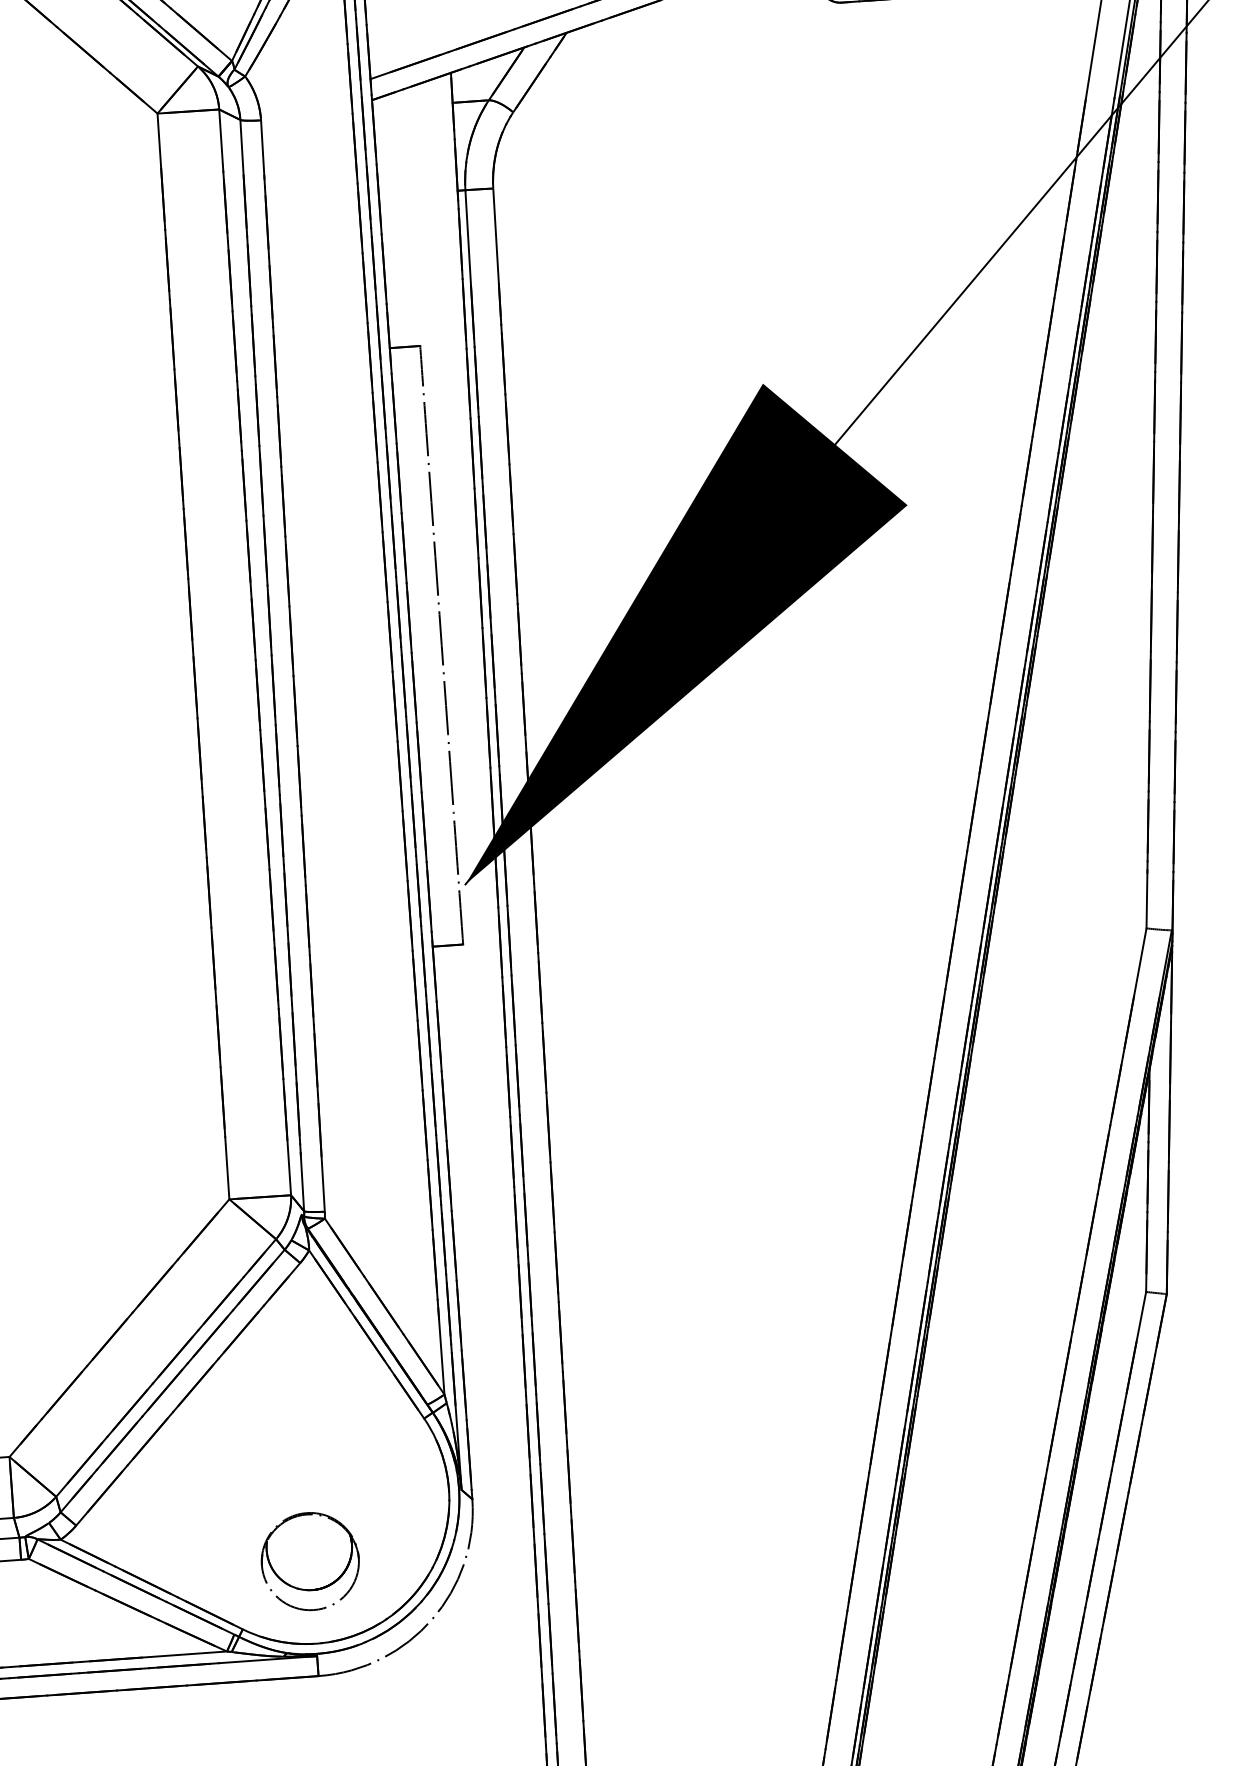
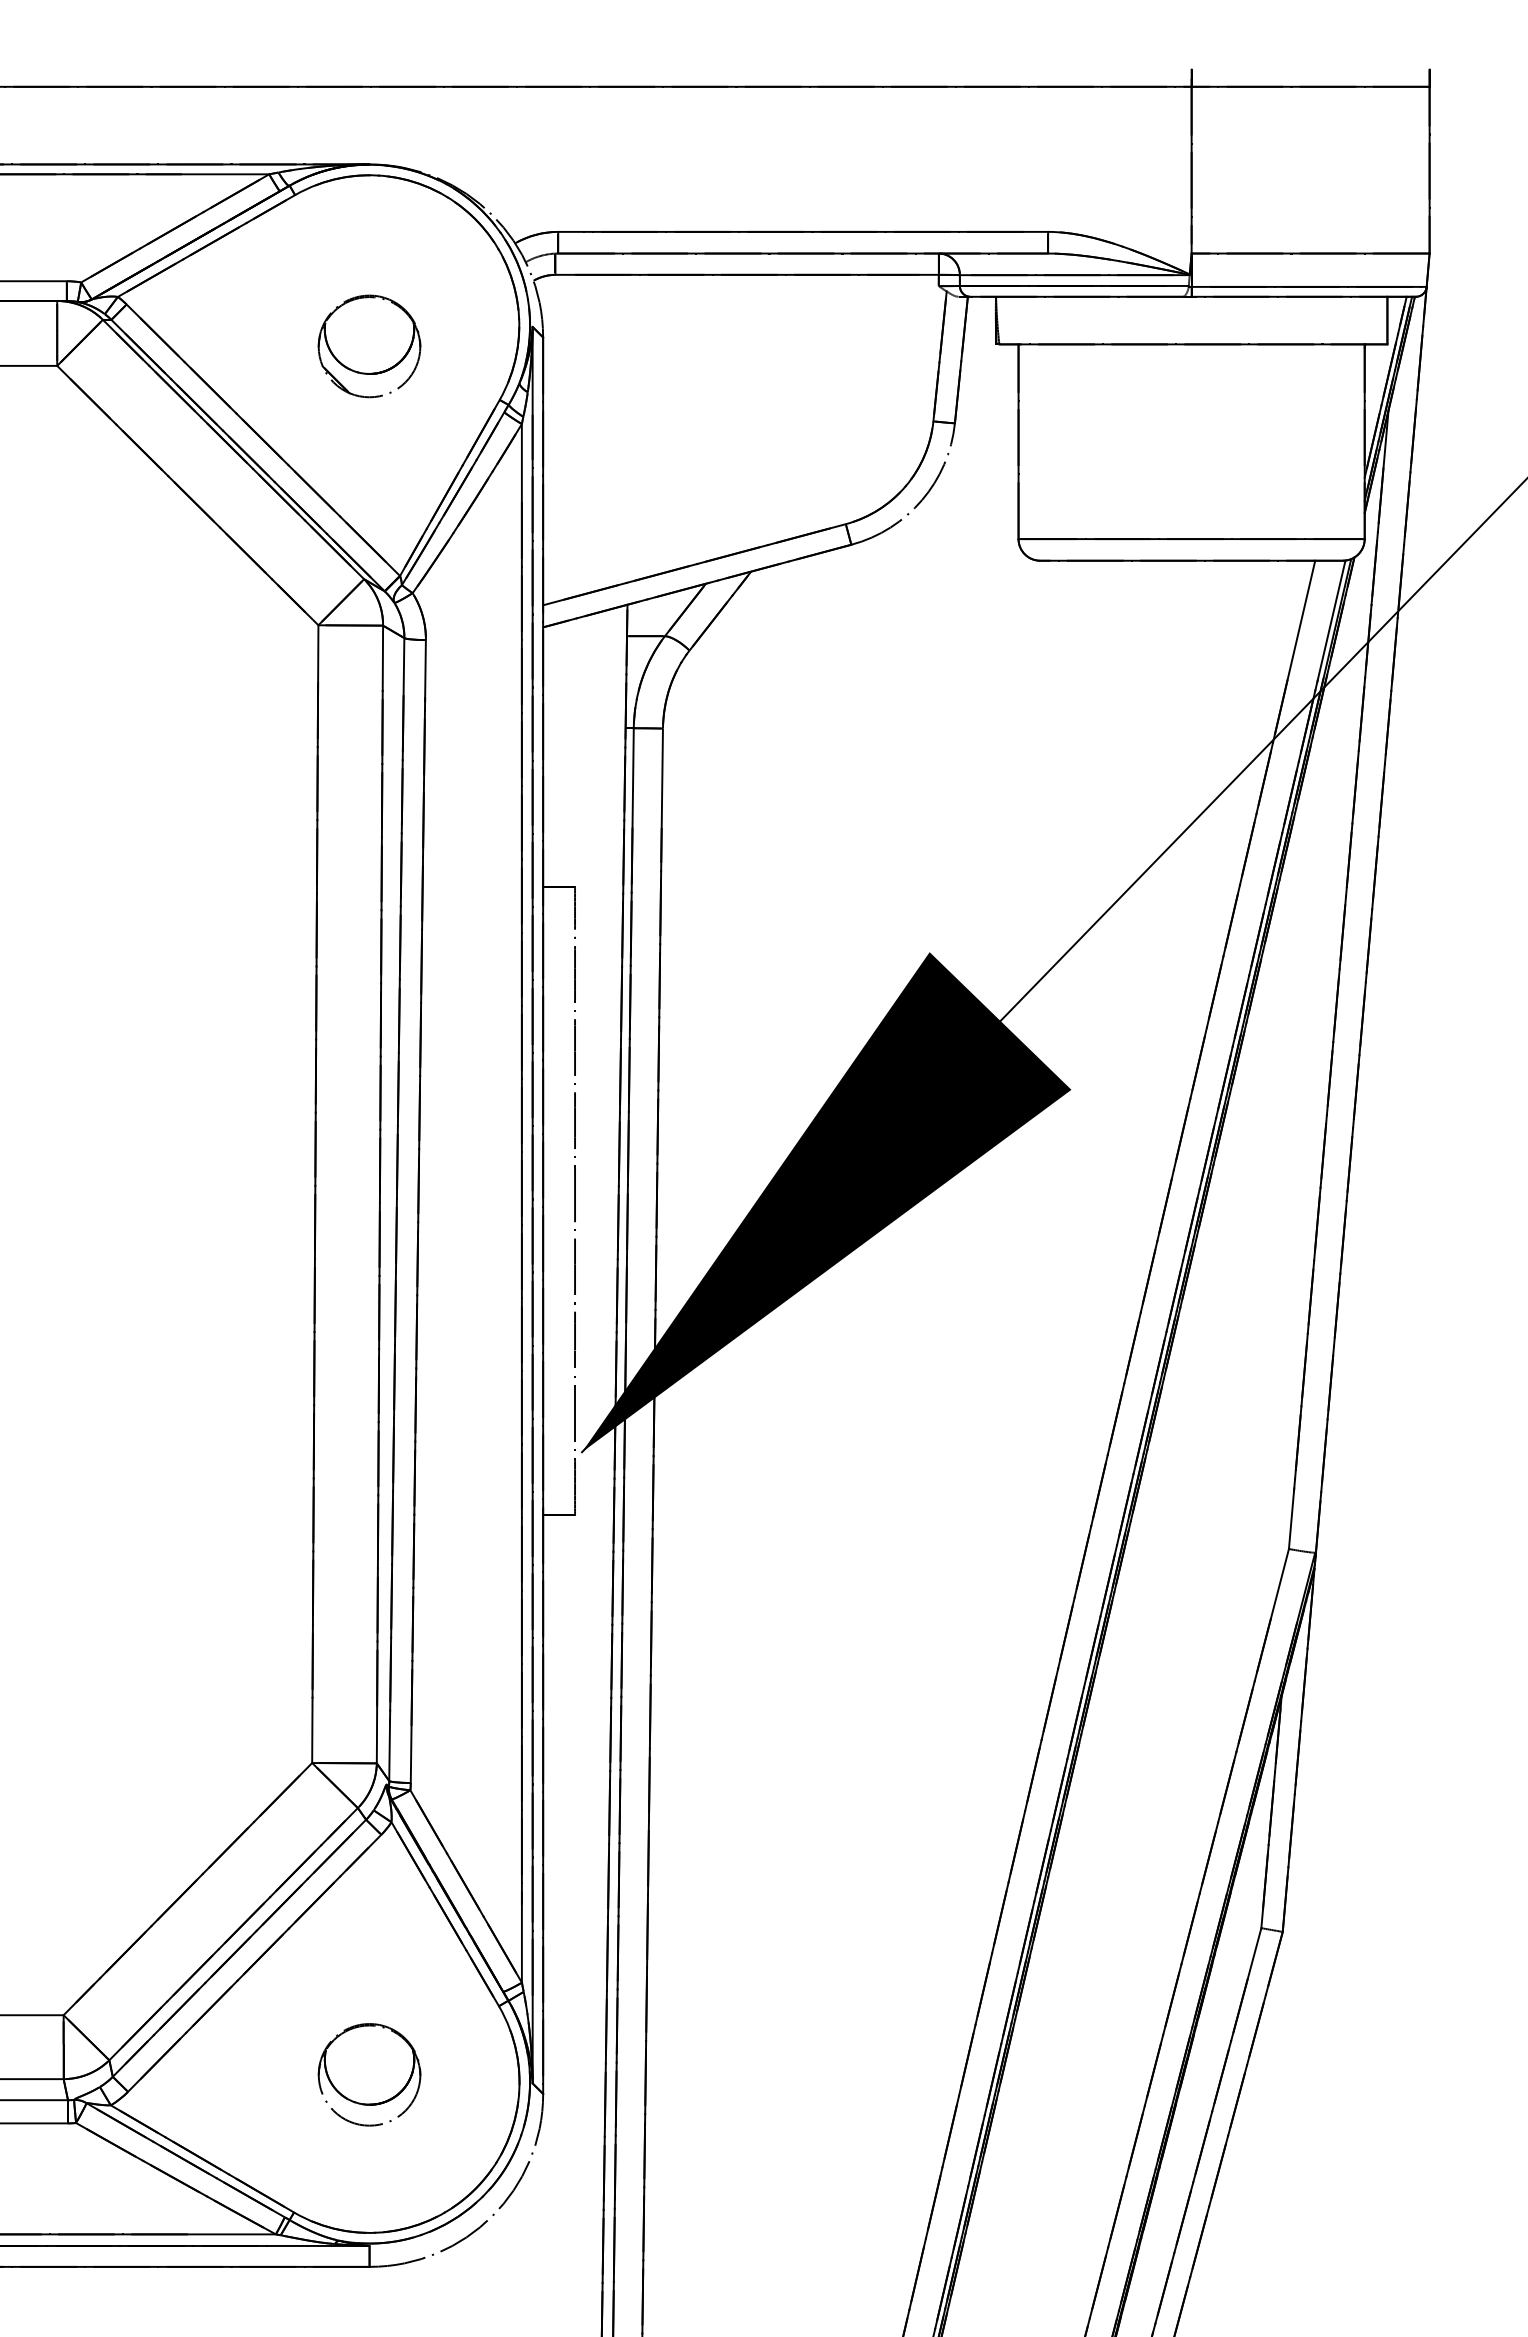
part: (310, 1561) -> (369, 2074), moved

